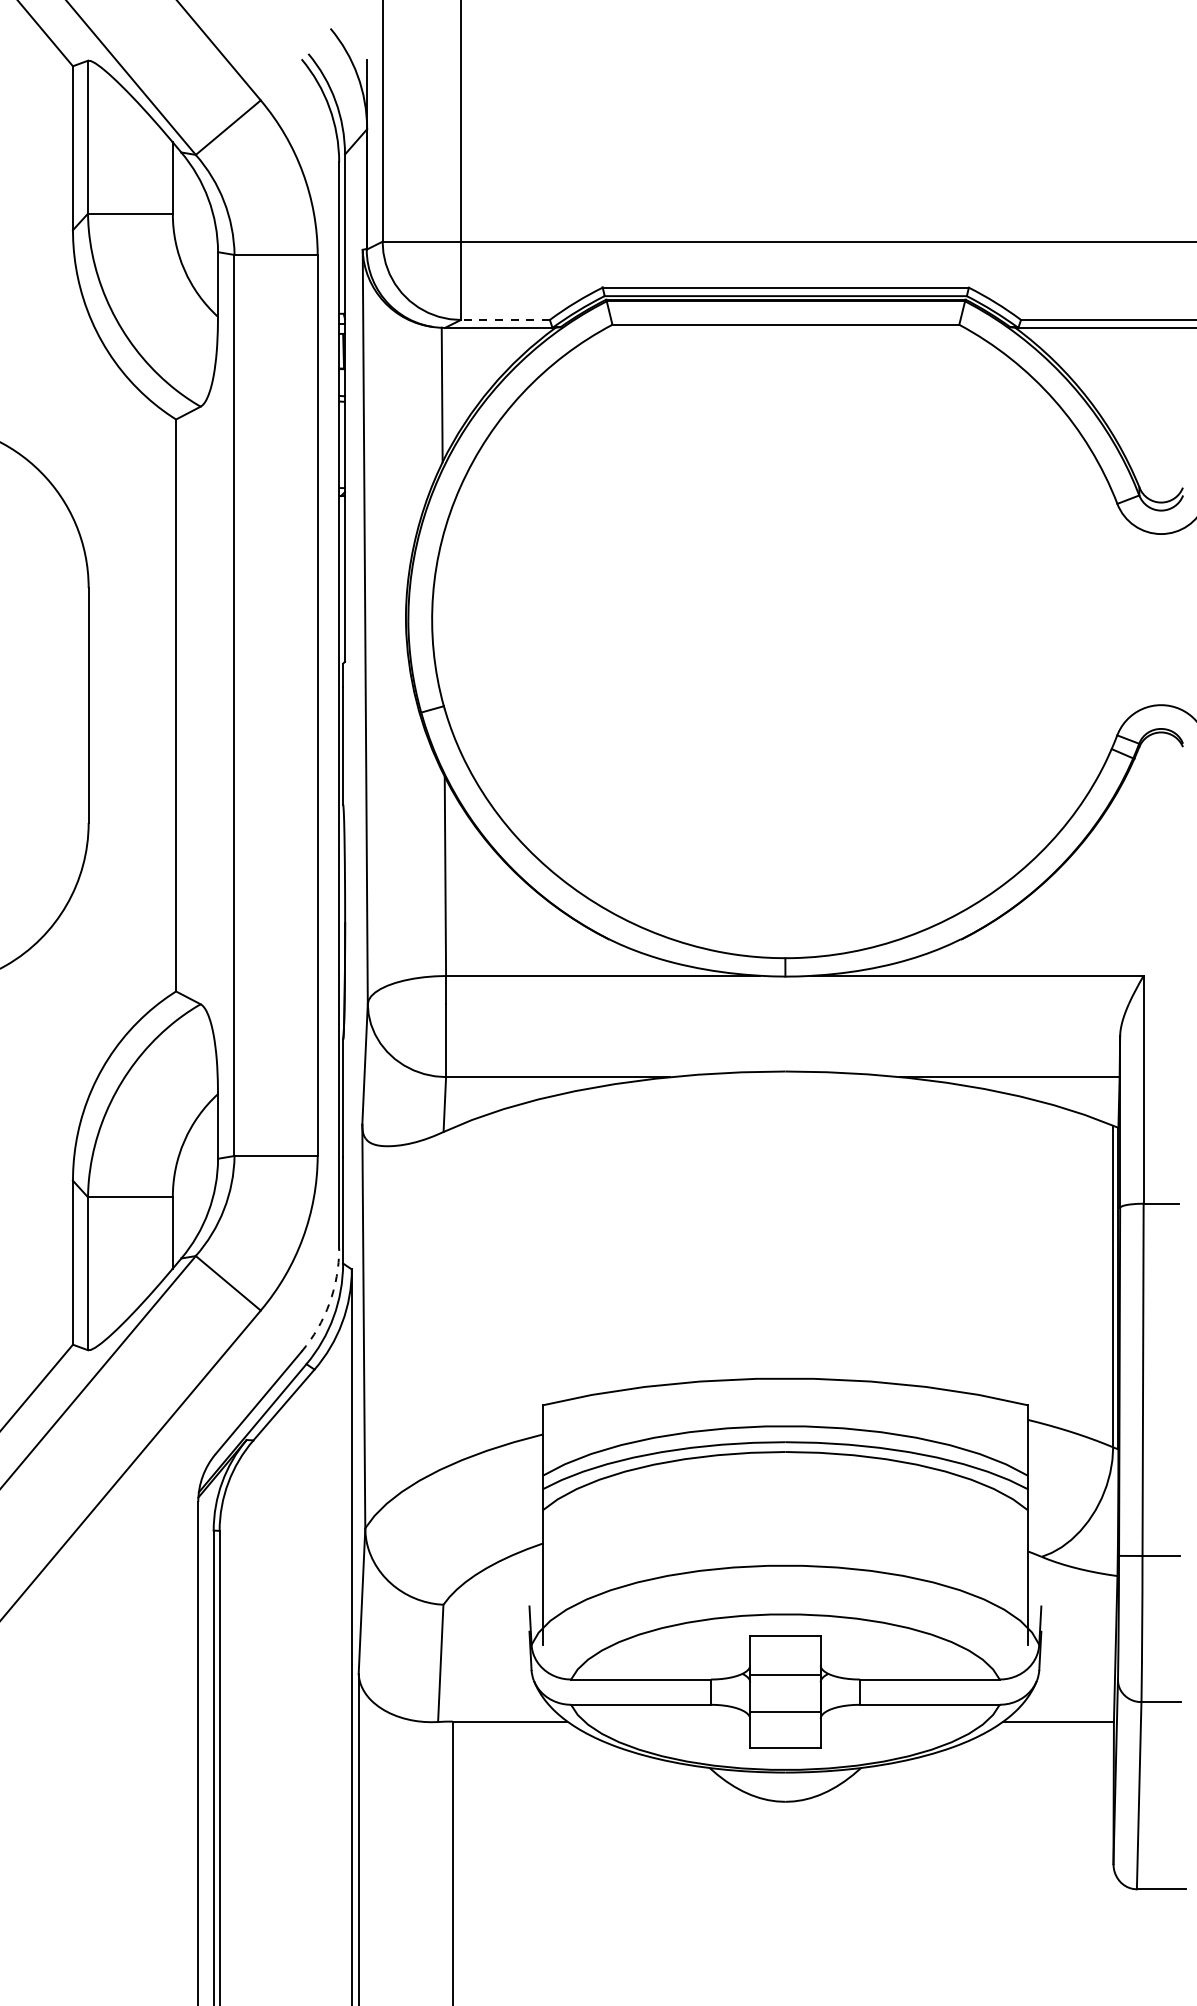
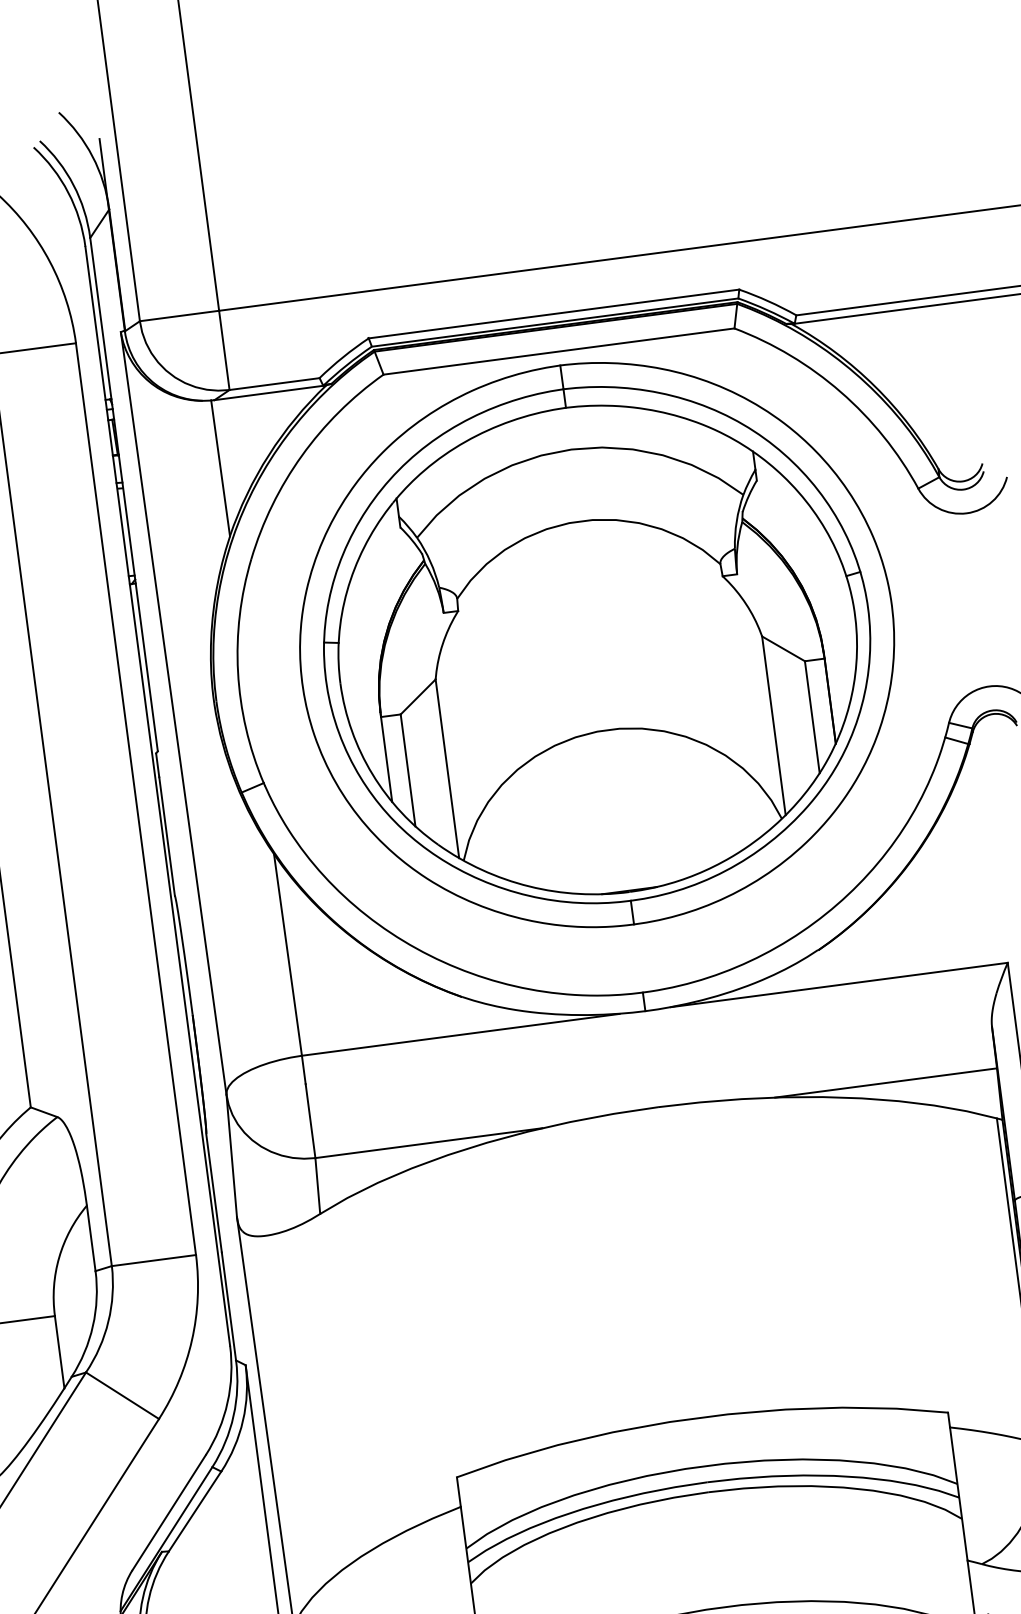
line: (505, 320) -> (274, 384), dashed -> solid
part: (785, 614) -> (597, 644), added
arc: (329, 1303) -> (227, 1402), dashed -> solid

